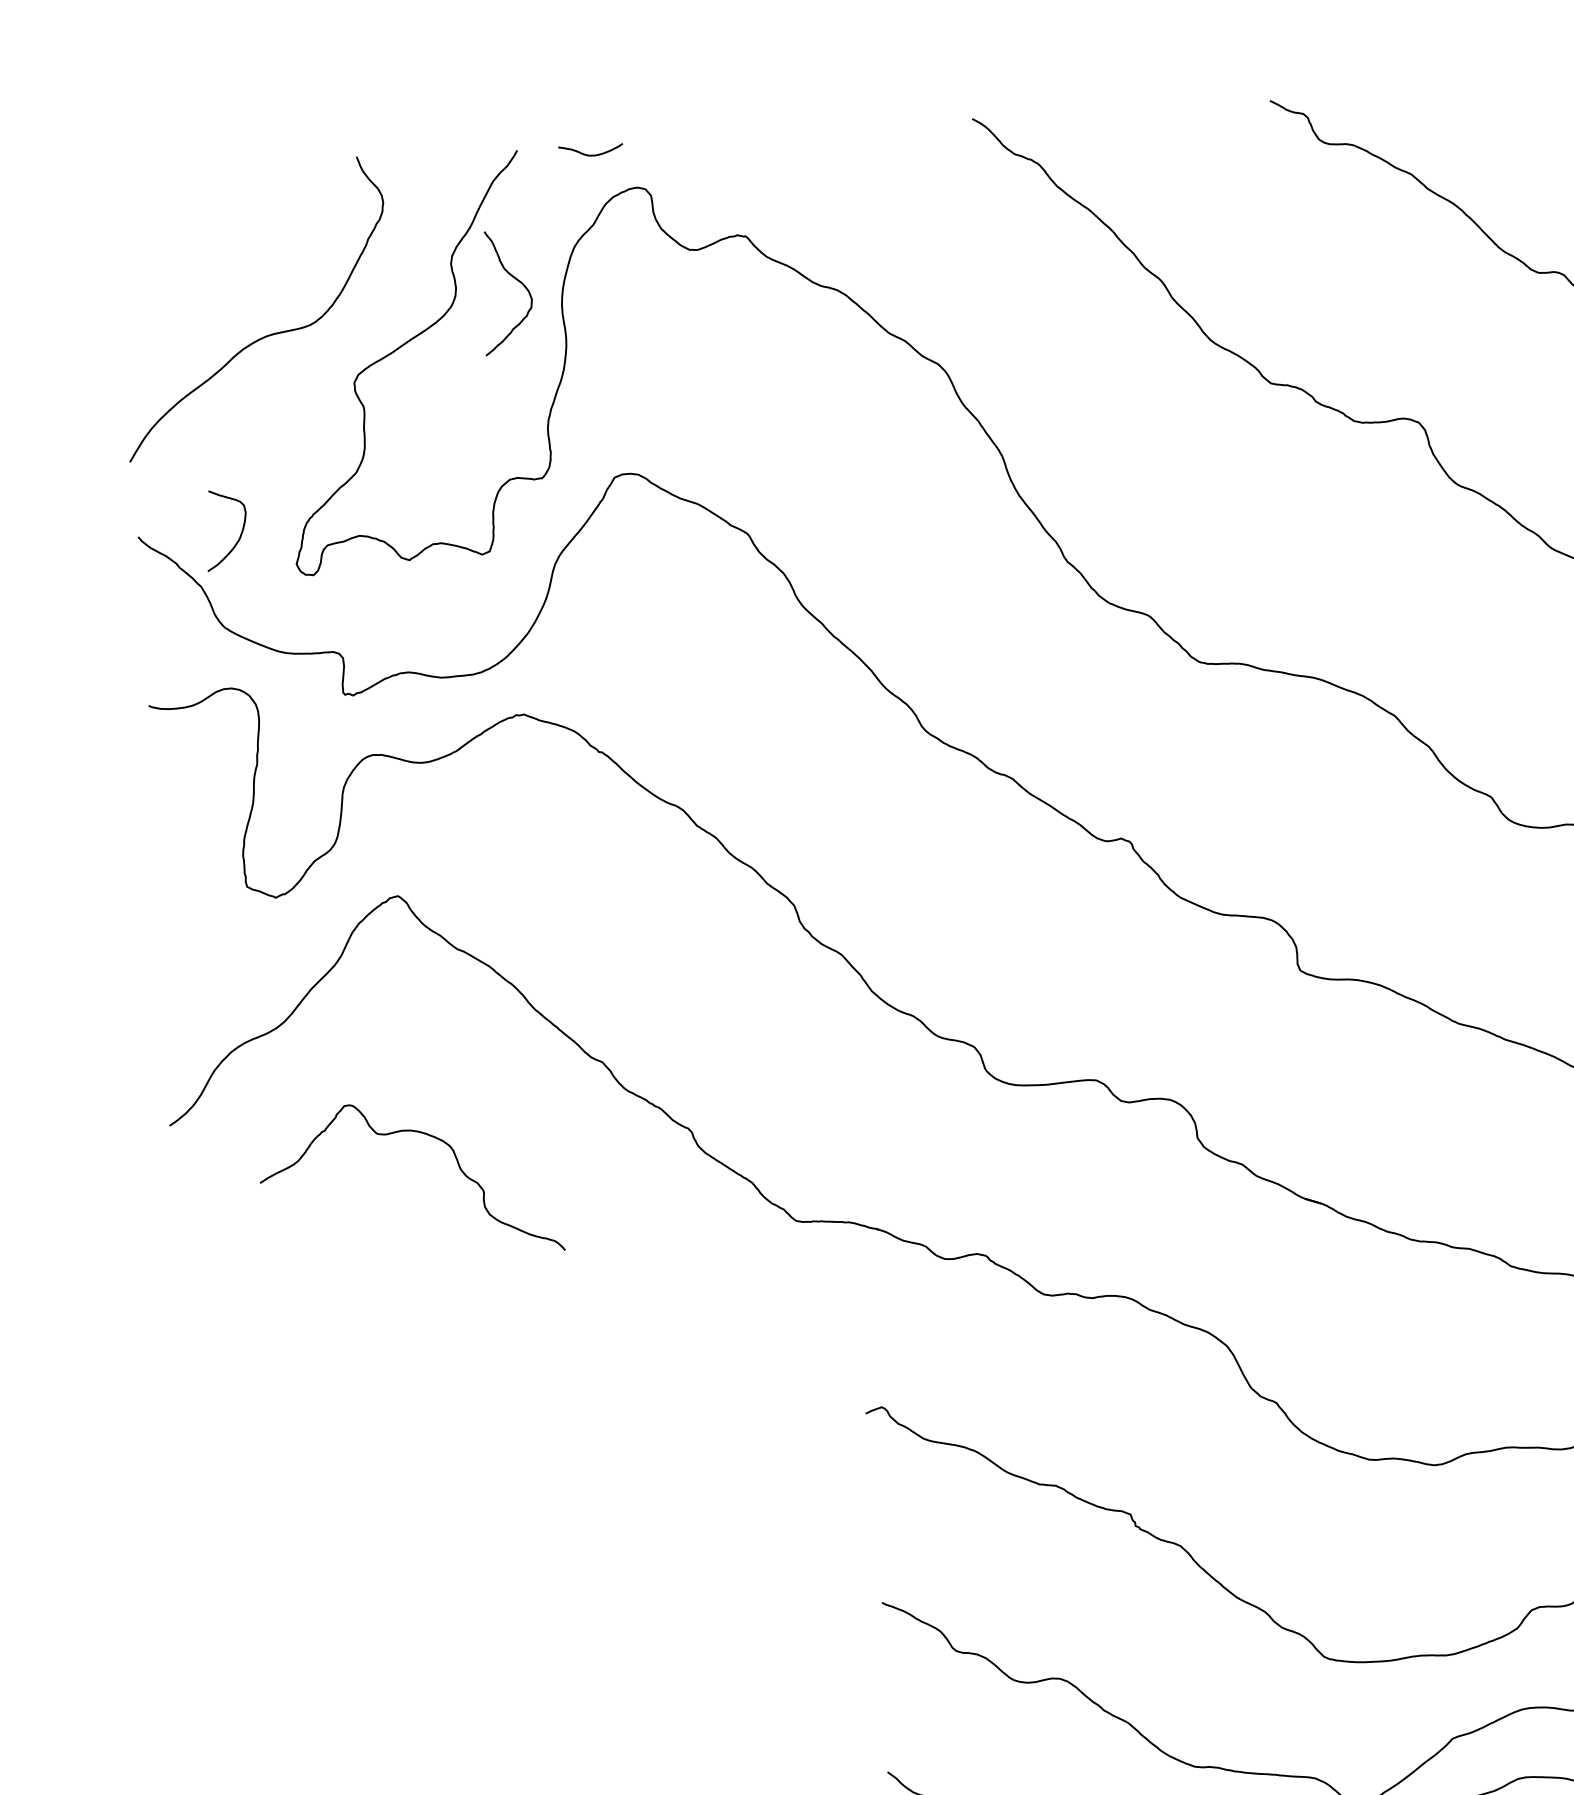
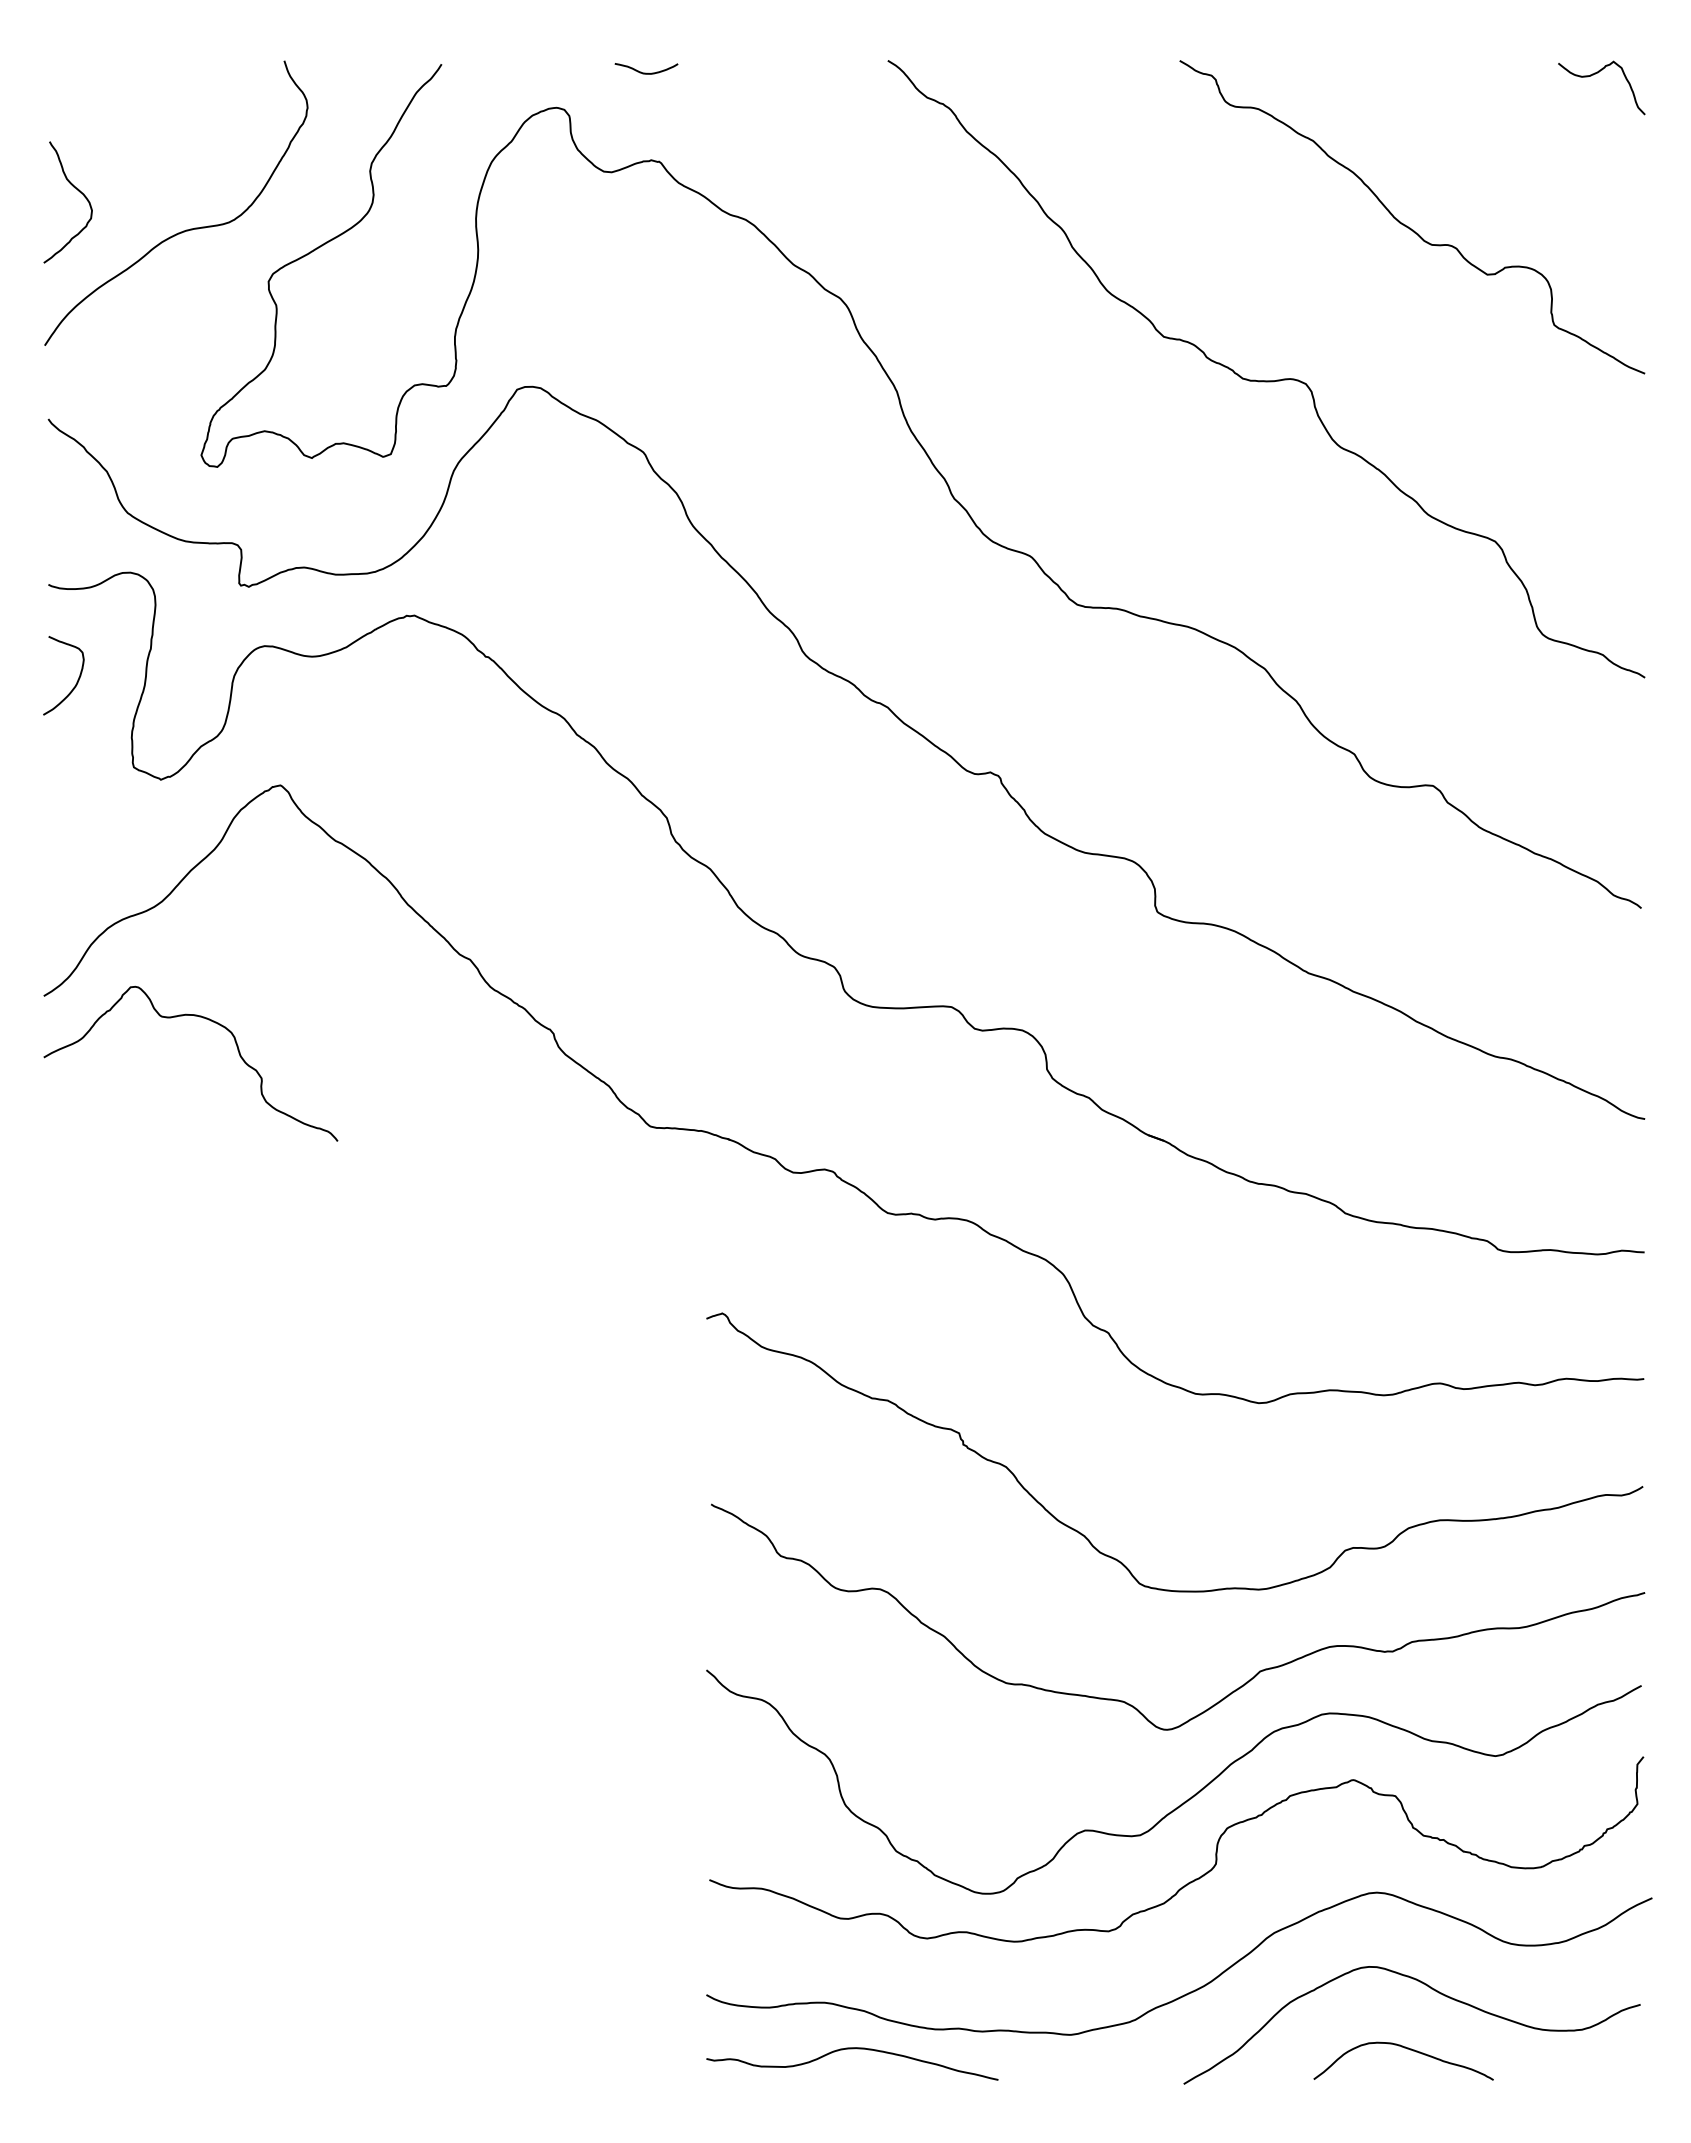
curve: (591, 154) -> (646, 72), moved
curve: (516, 280) -> (78, 191), moved
curve: (240, 533) -> (77, 679), moved
curve: (427, 1136) -> (210, 1021), moved

